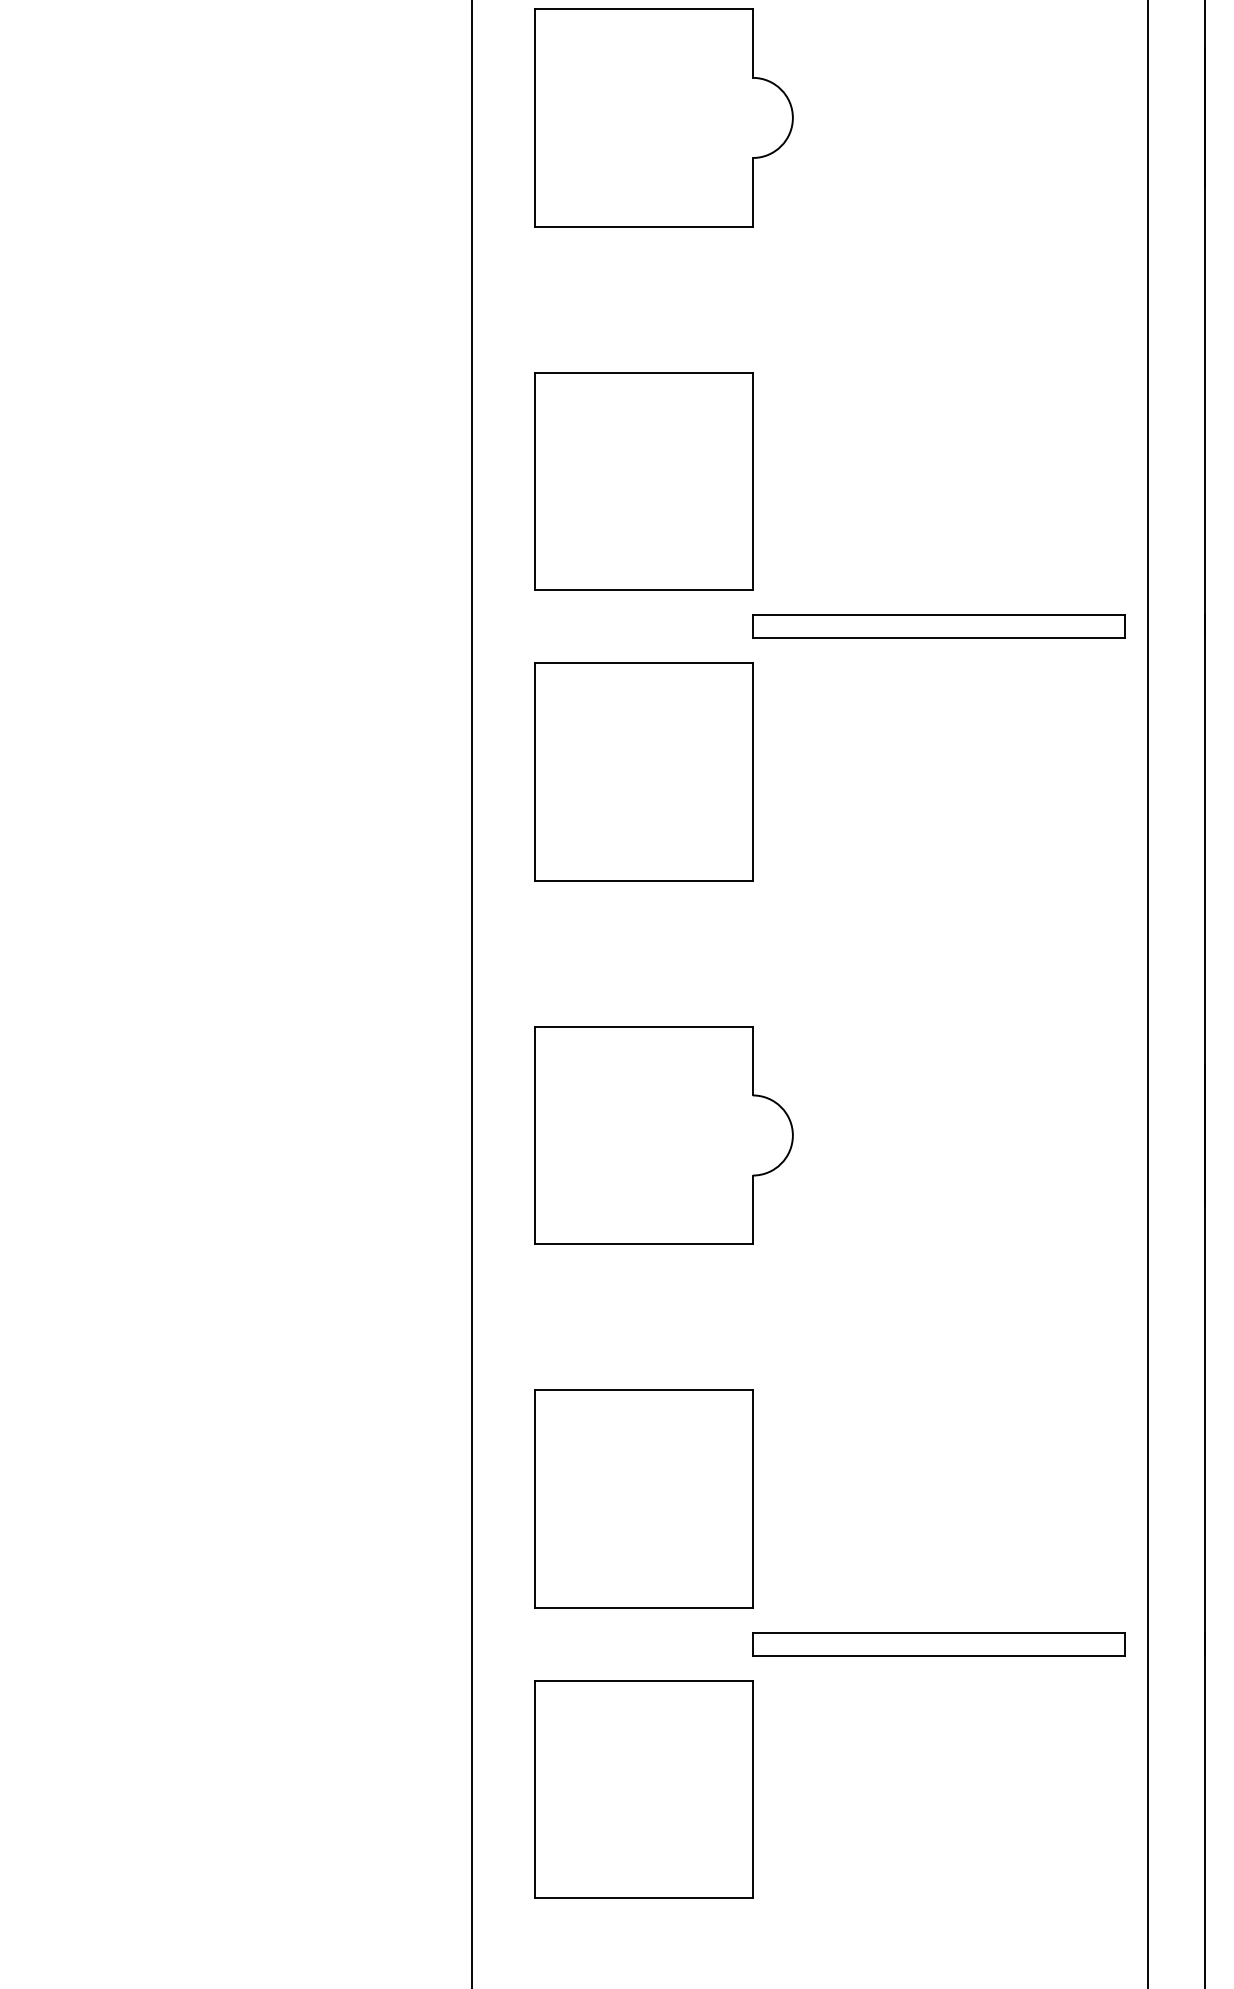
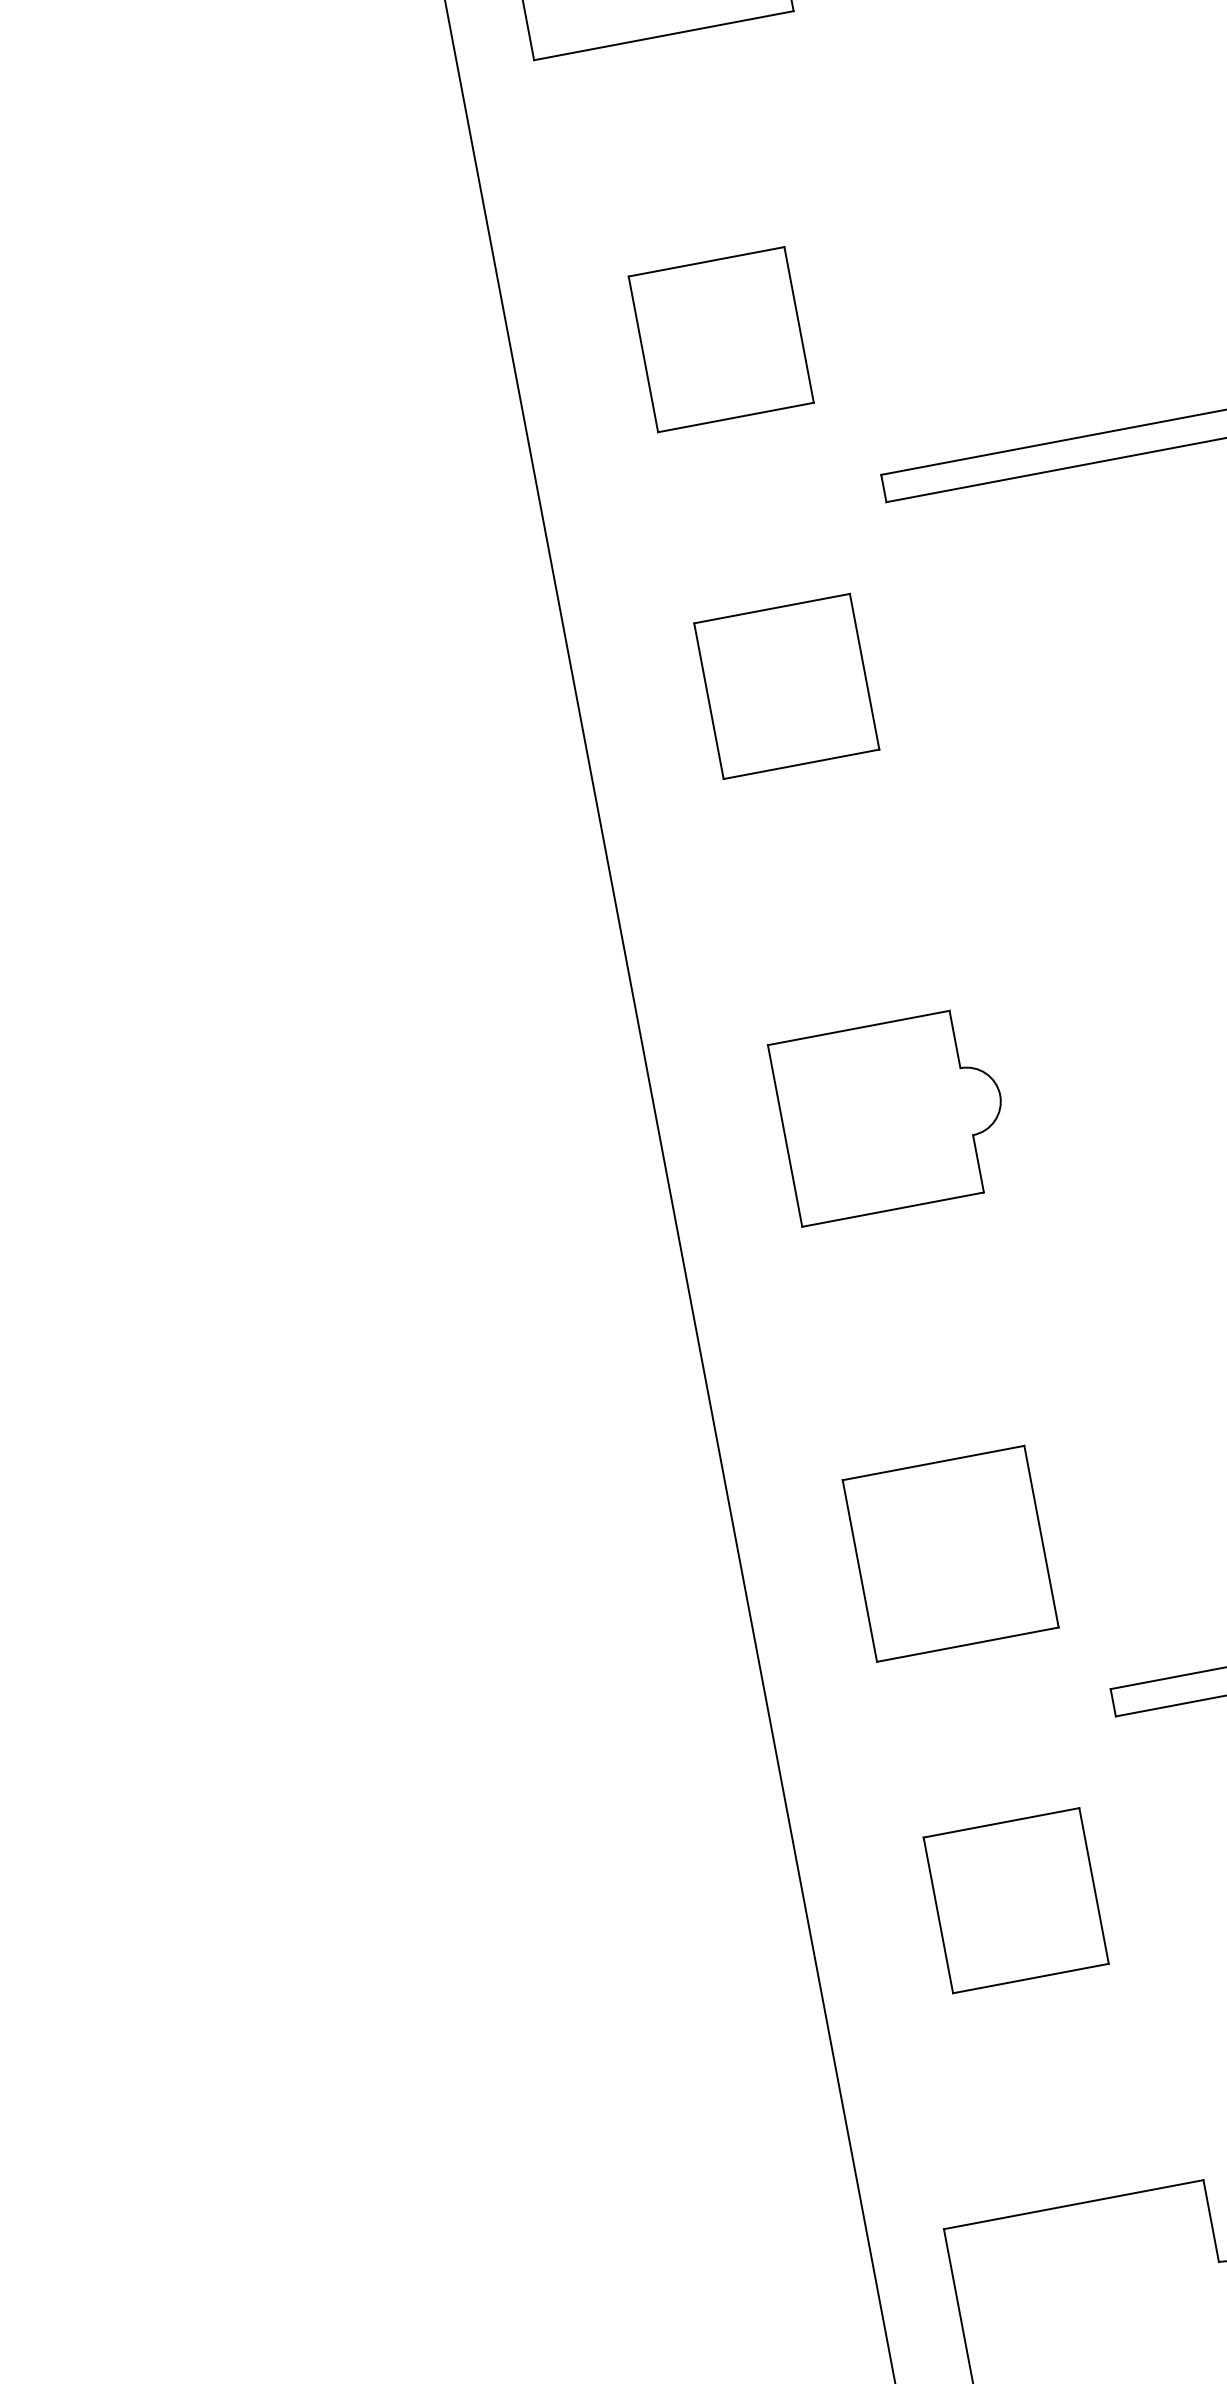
part: (643, 481) -> (720, 339), size x0.6
part: (643, 771) -> (786, 685), size x0.6
part: (663, 1135) -> (891, 1115), size x0.7
part: (643, 1498) -> (949, 1553), size x0.7
part: (643, 1789) -> (1015, 1900), size x0.6

